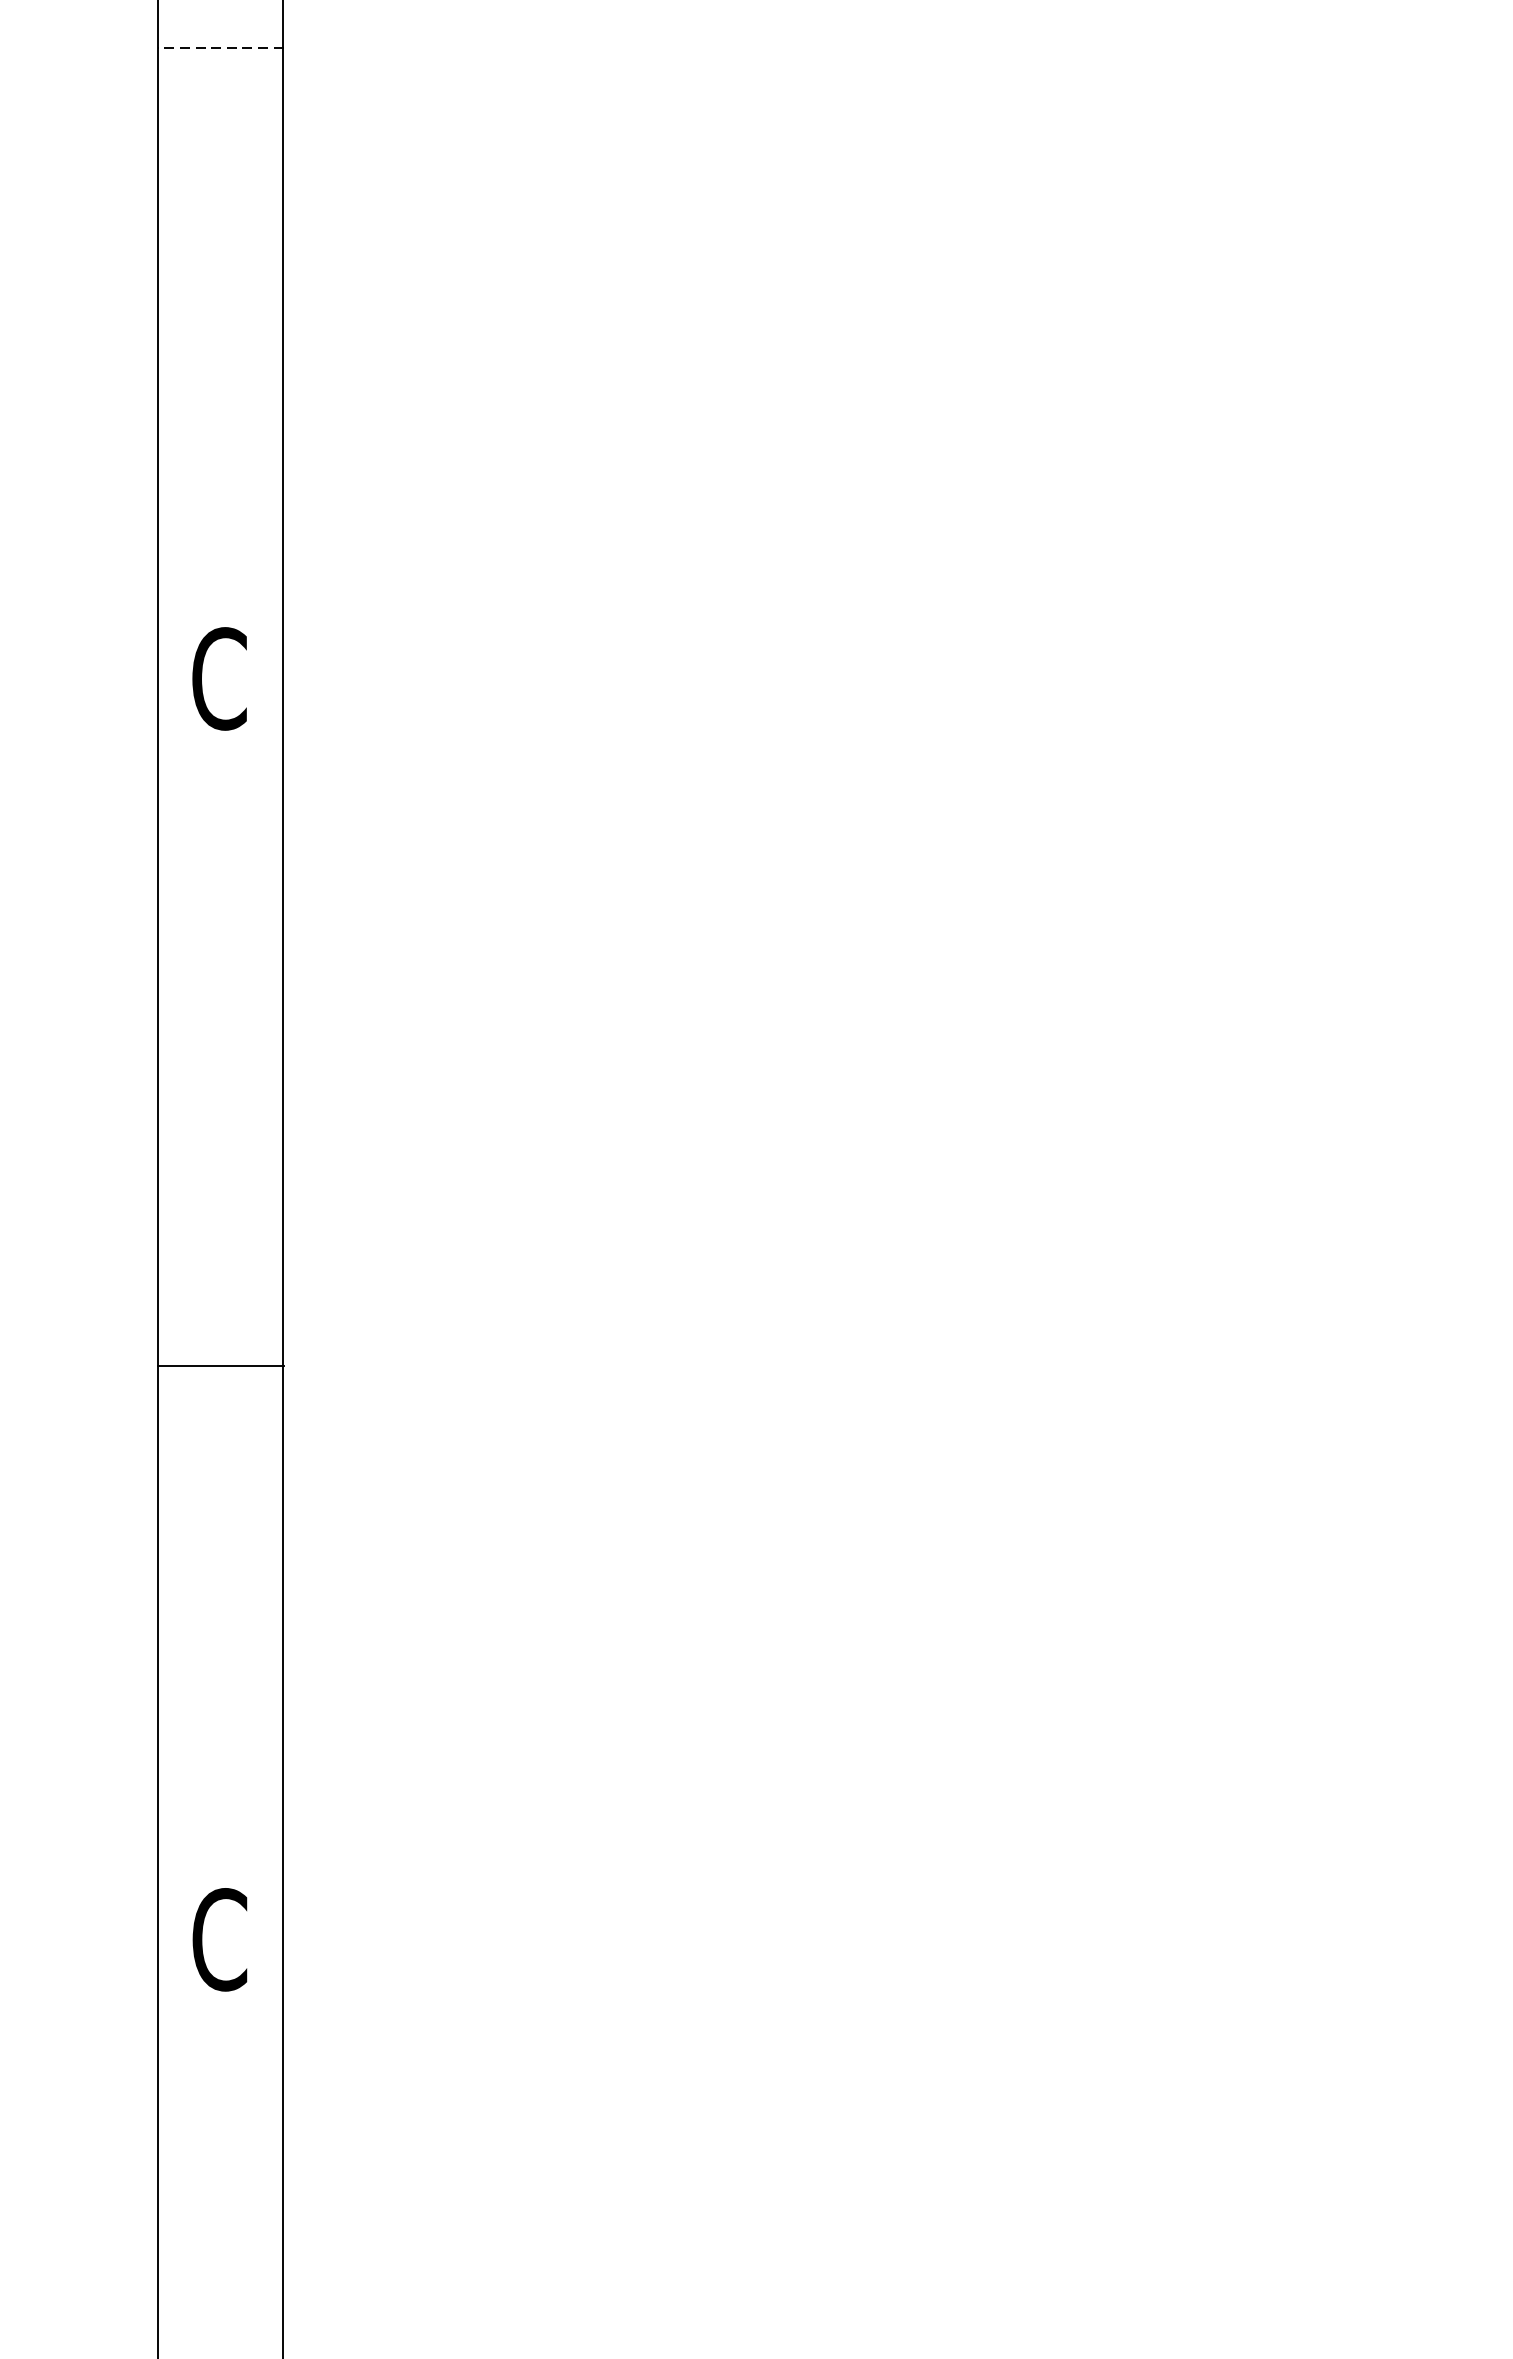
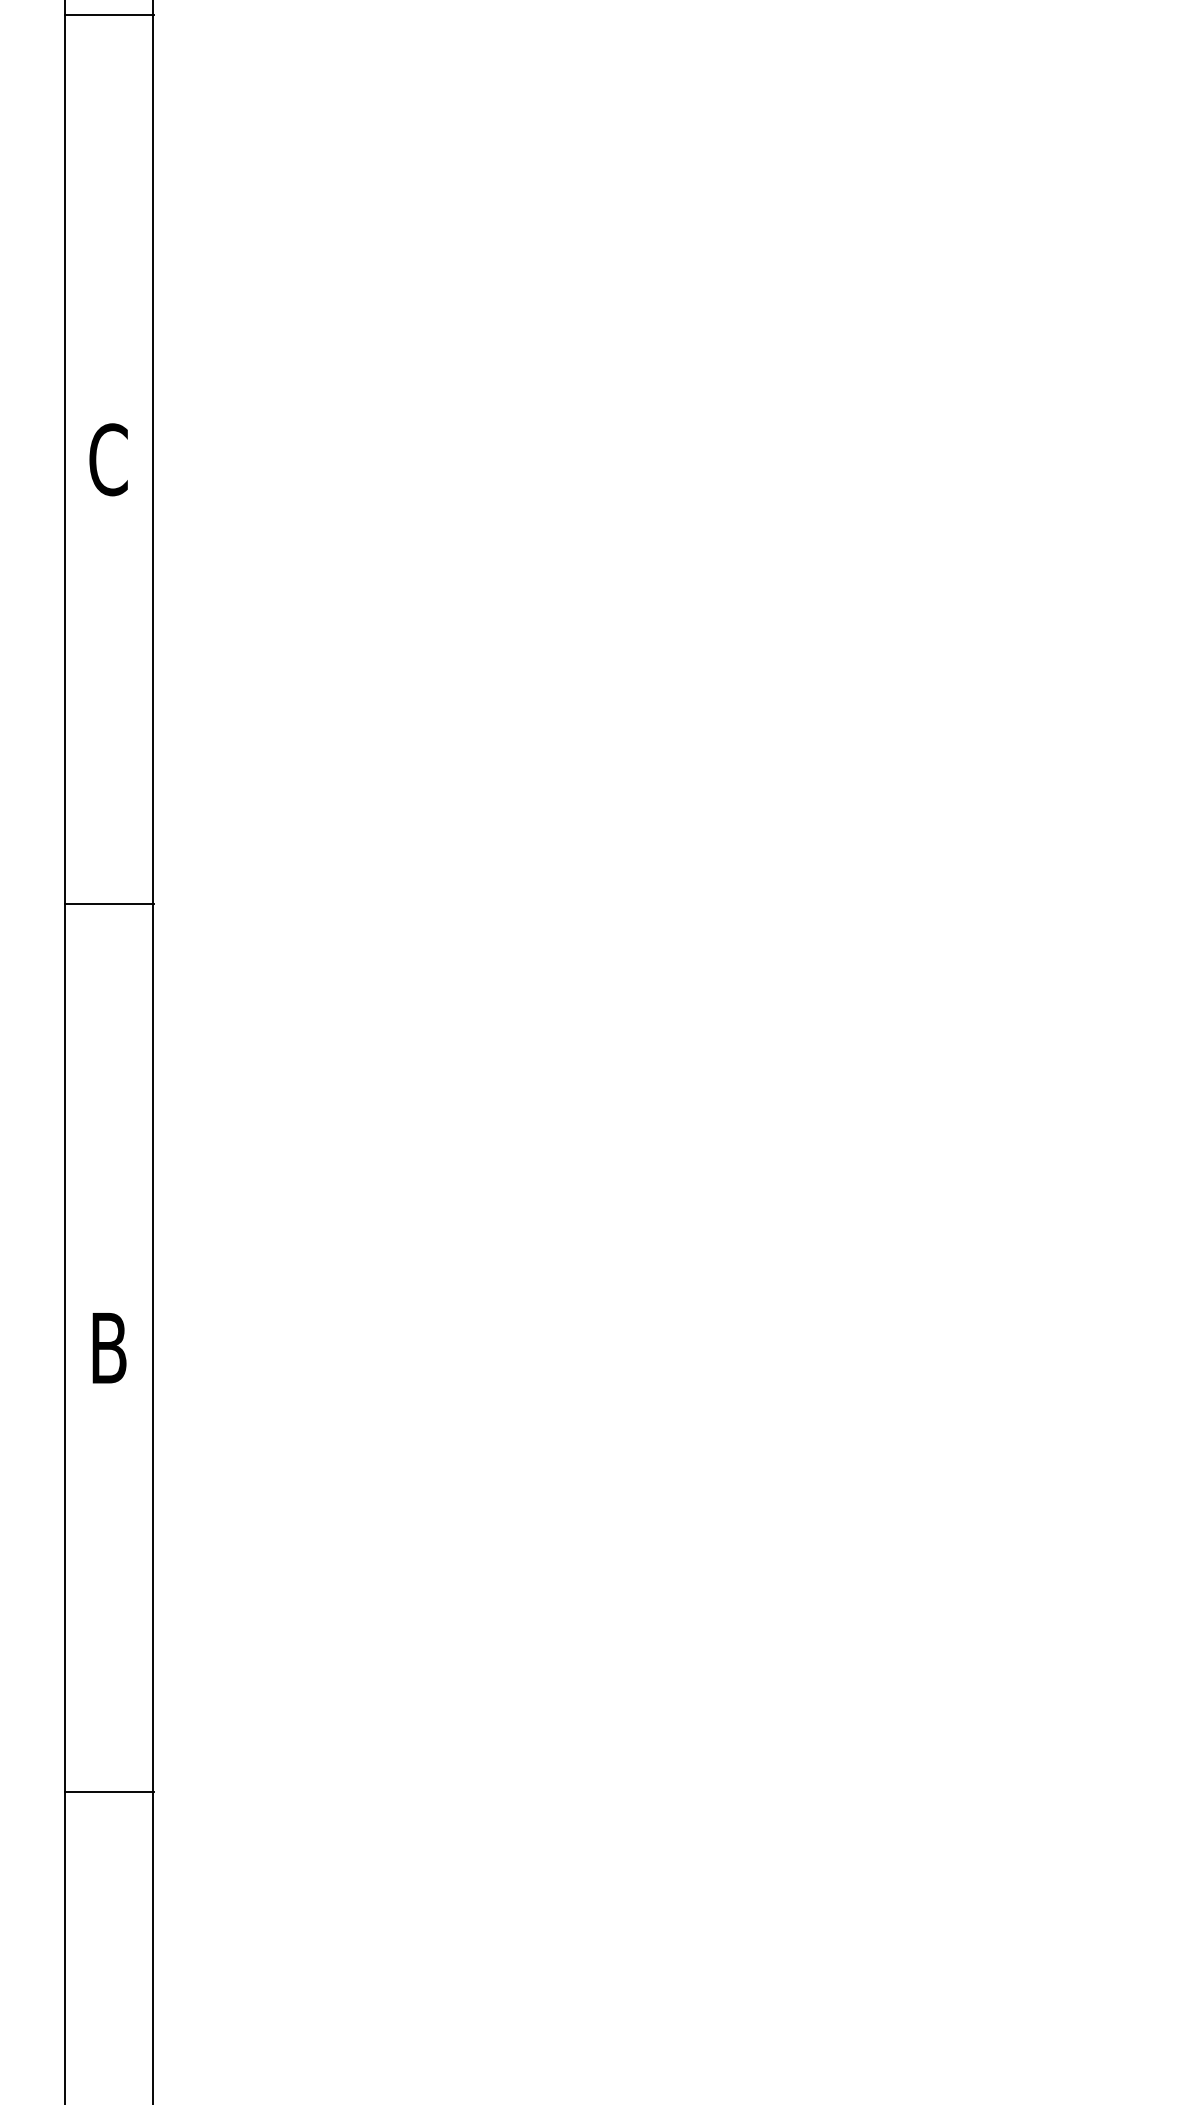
line: (219, 48) -> (108, 15), dashed -> solid
line: (219, 1365) -> (108, 903), moved
text: (219, 1938) -> (108, 1347), C -> B

